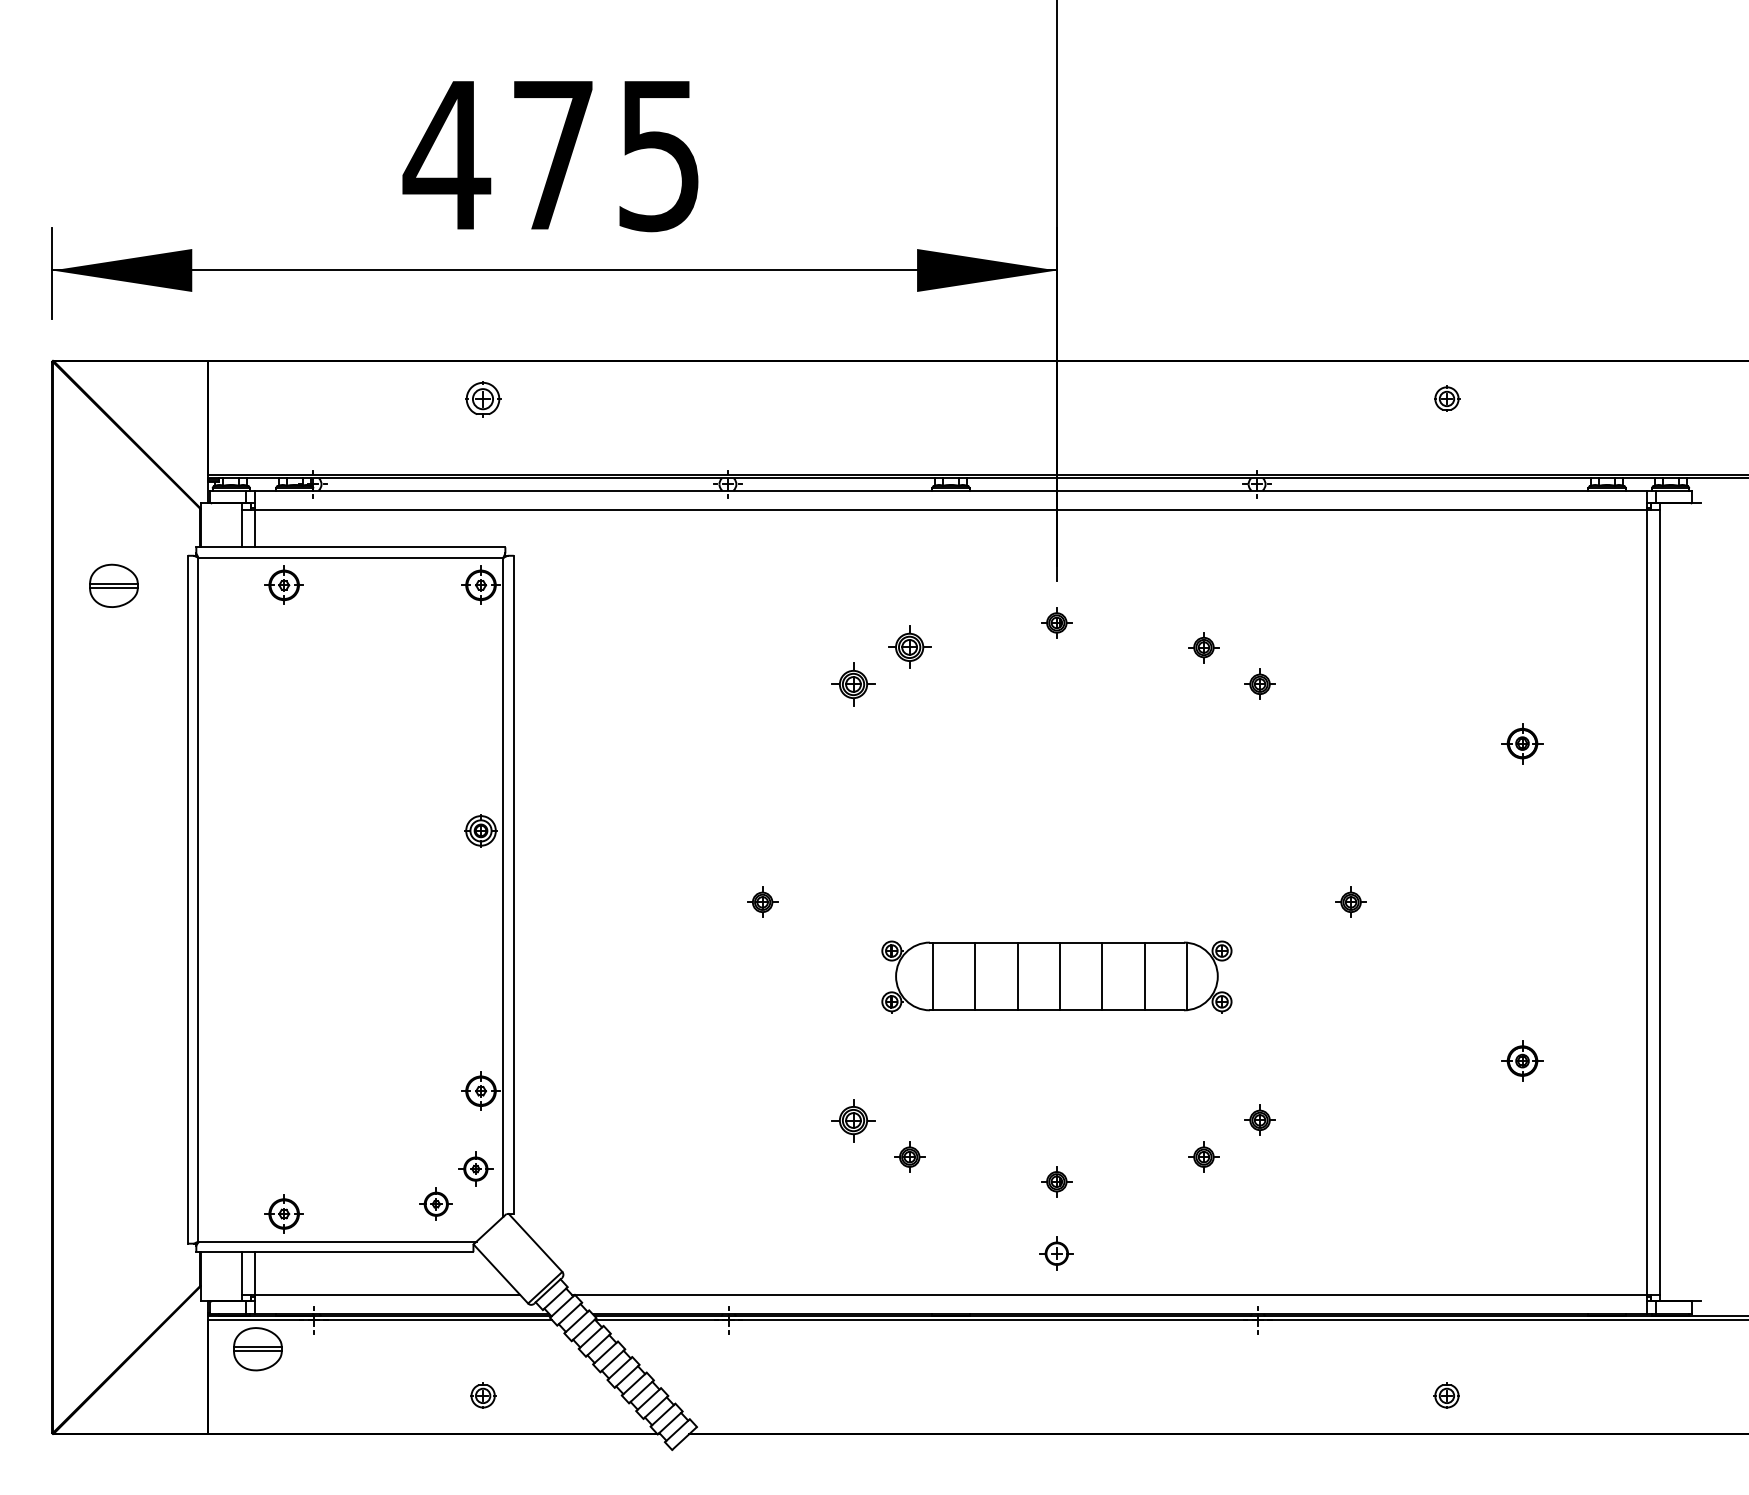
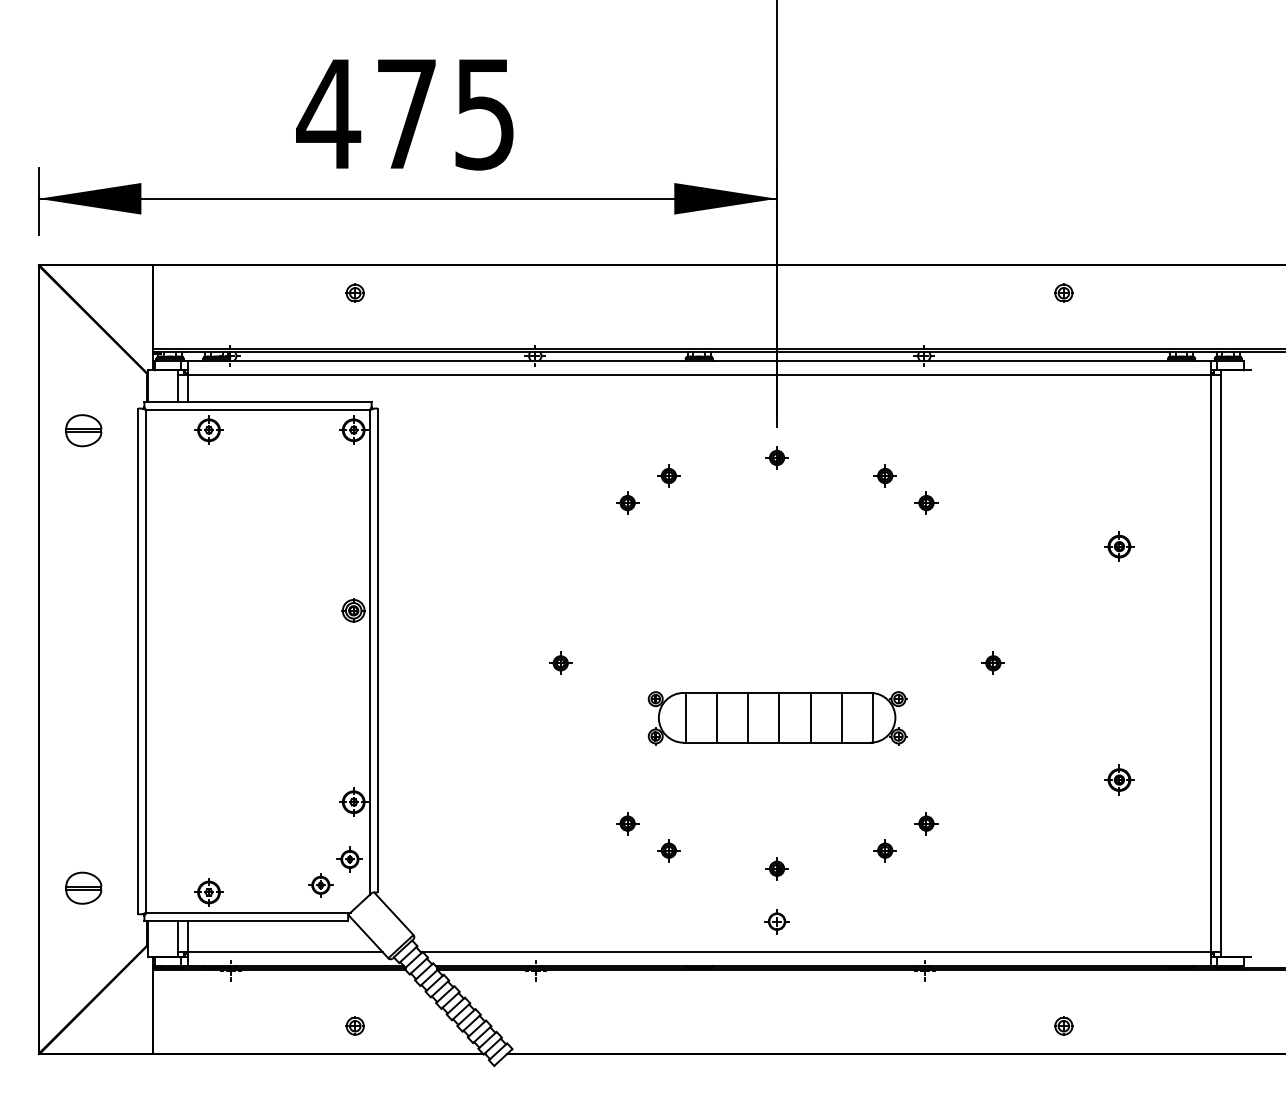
part: (483, 398) -> (355, 292), size x0.71
part: (909, 647) -> (668, 475), size x0.71
part: (853, 683) -> (627, 502), size x0.71
part: (853, 1119) -> (627, 822), size x0.71
part: (257, 1349) -> (83, 888), moved

